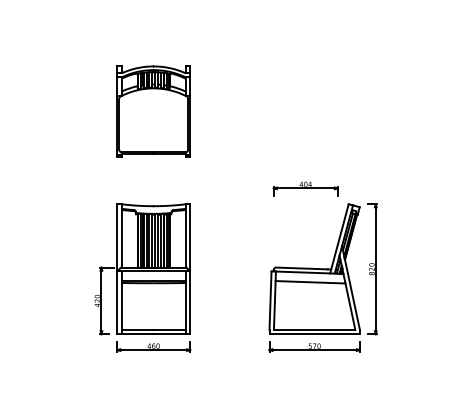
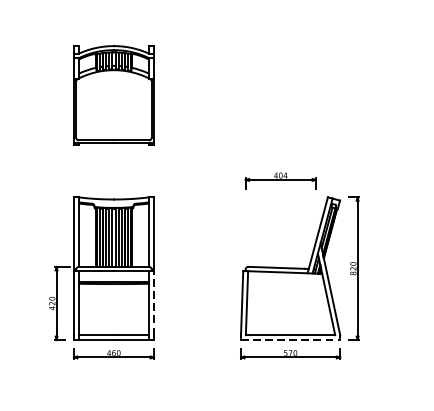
line: (310, 282) -> (286, 283), removed
line: (190, 300) -> (154, 302), solid -> dashed
line: (315, 334) -> (291, 340), solid -> dashed

